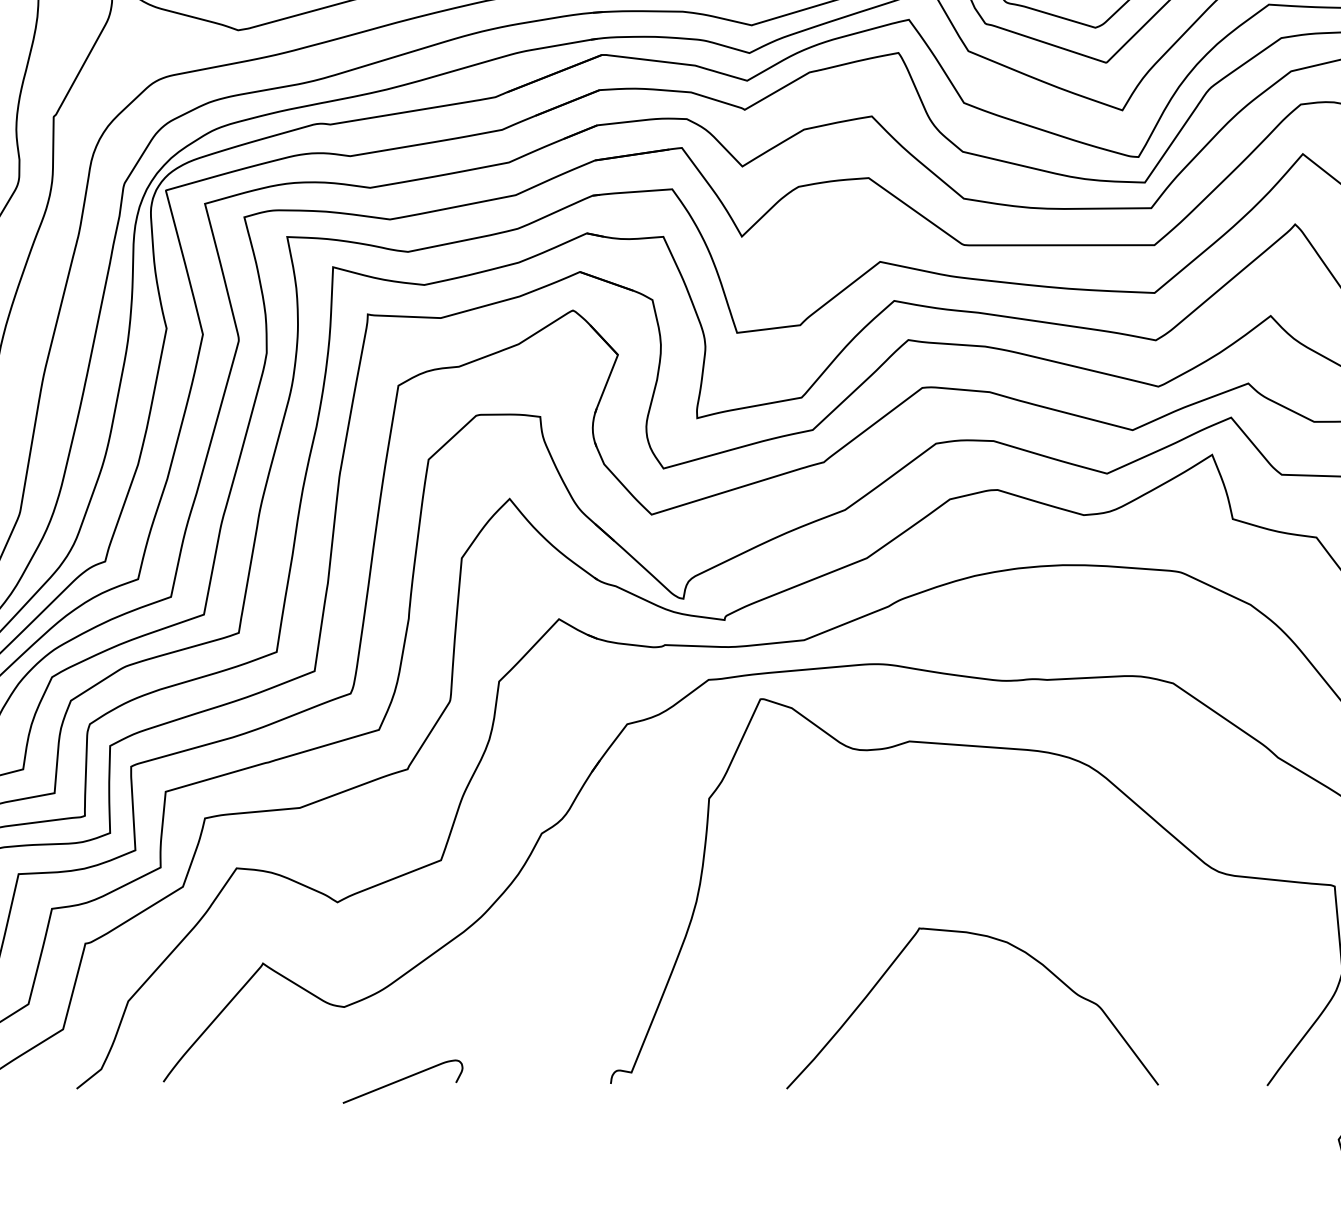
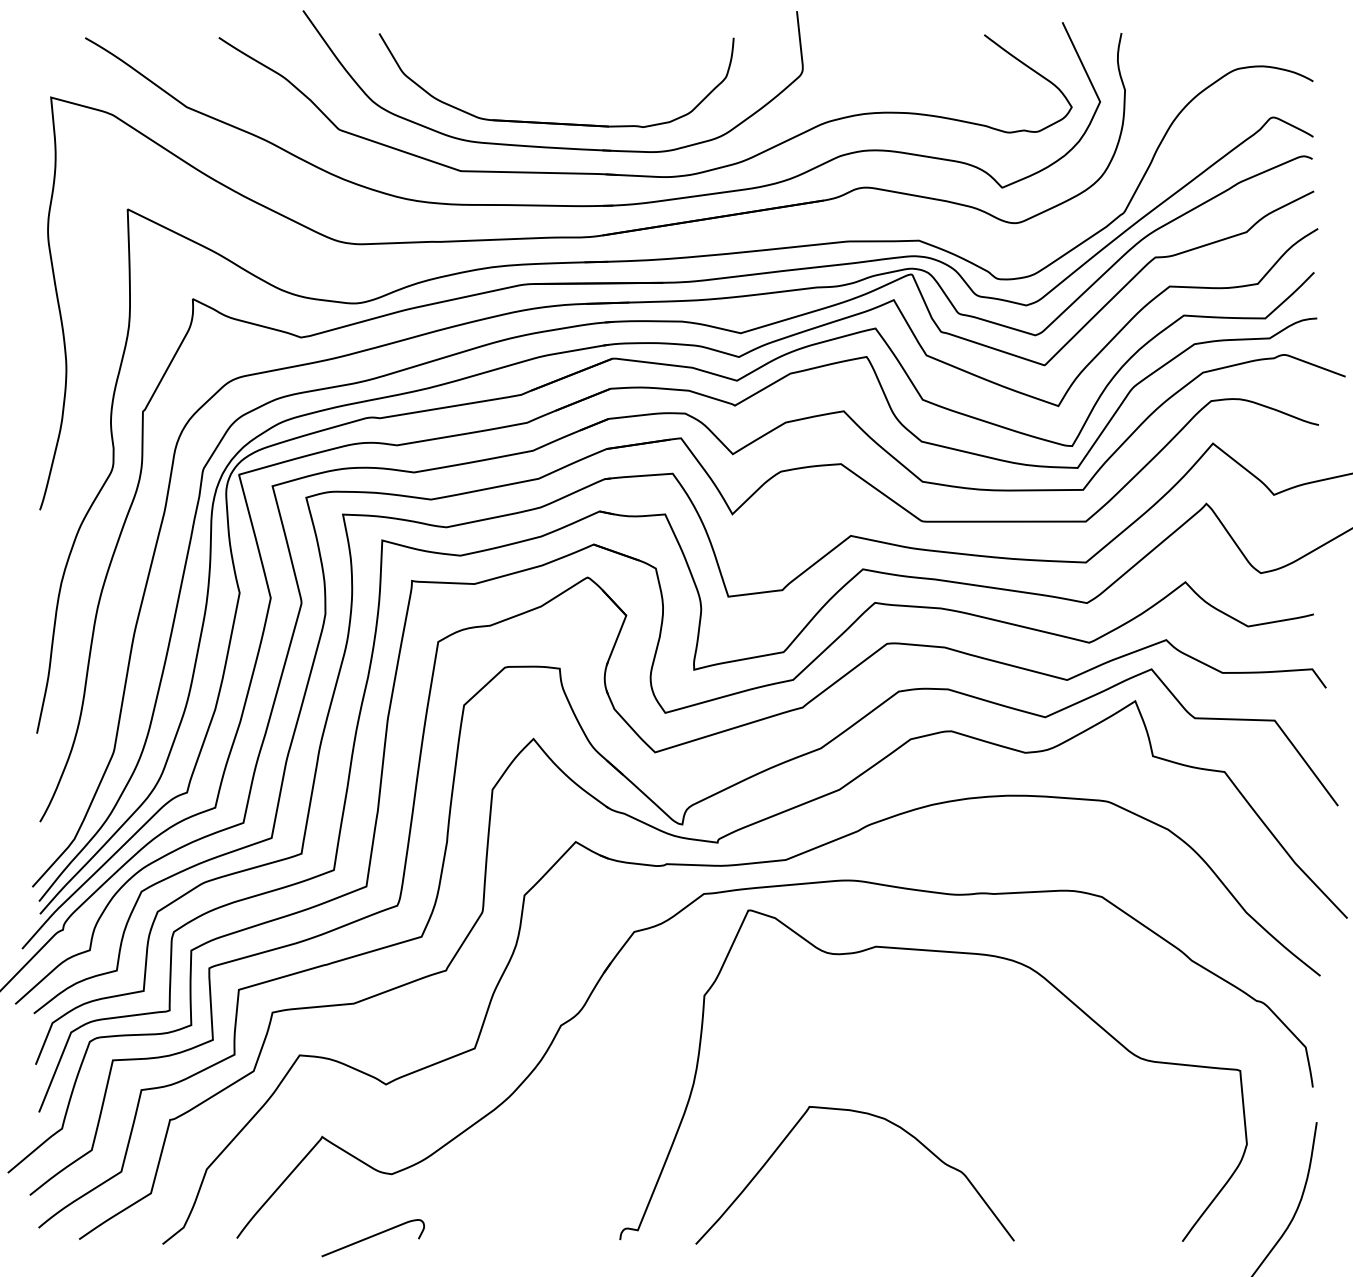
curve: (989, 938) -> (869, 1115), moved
curve: (402, 1080) -> (372, 1237), moved

